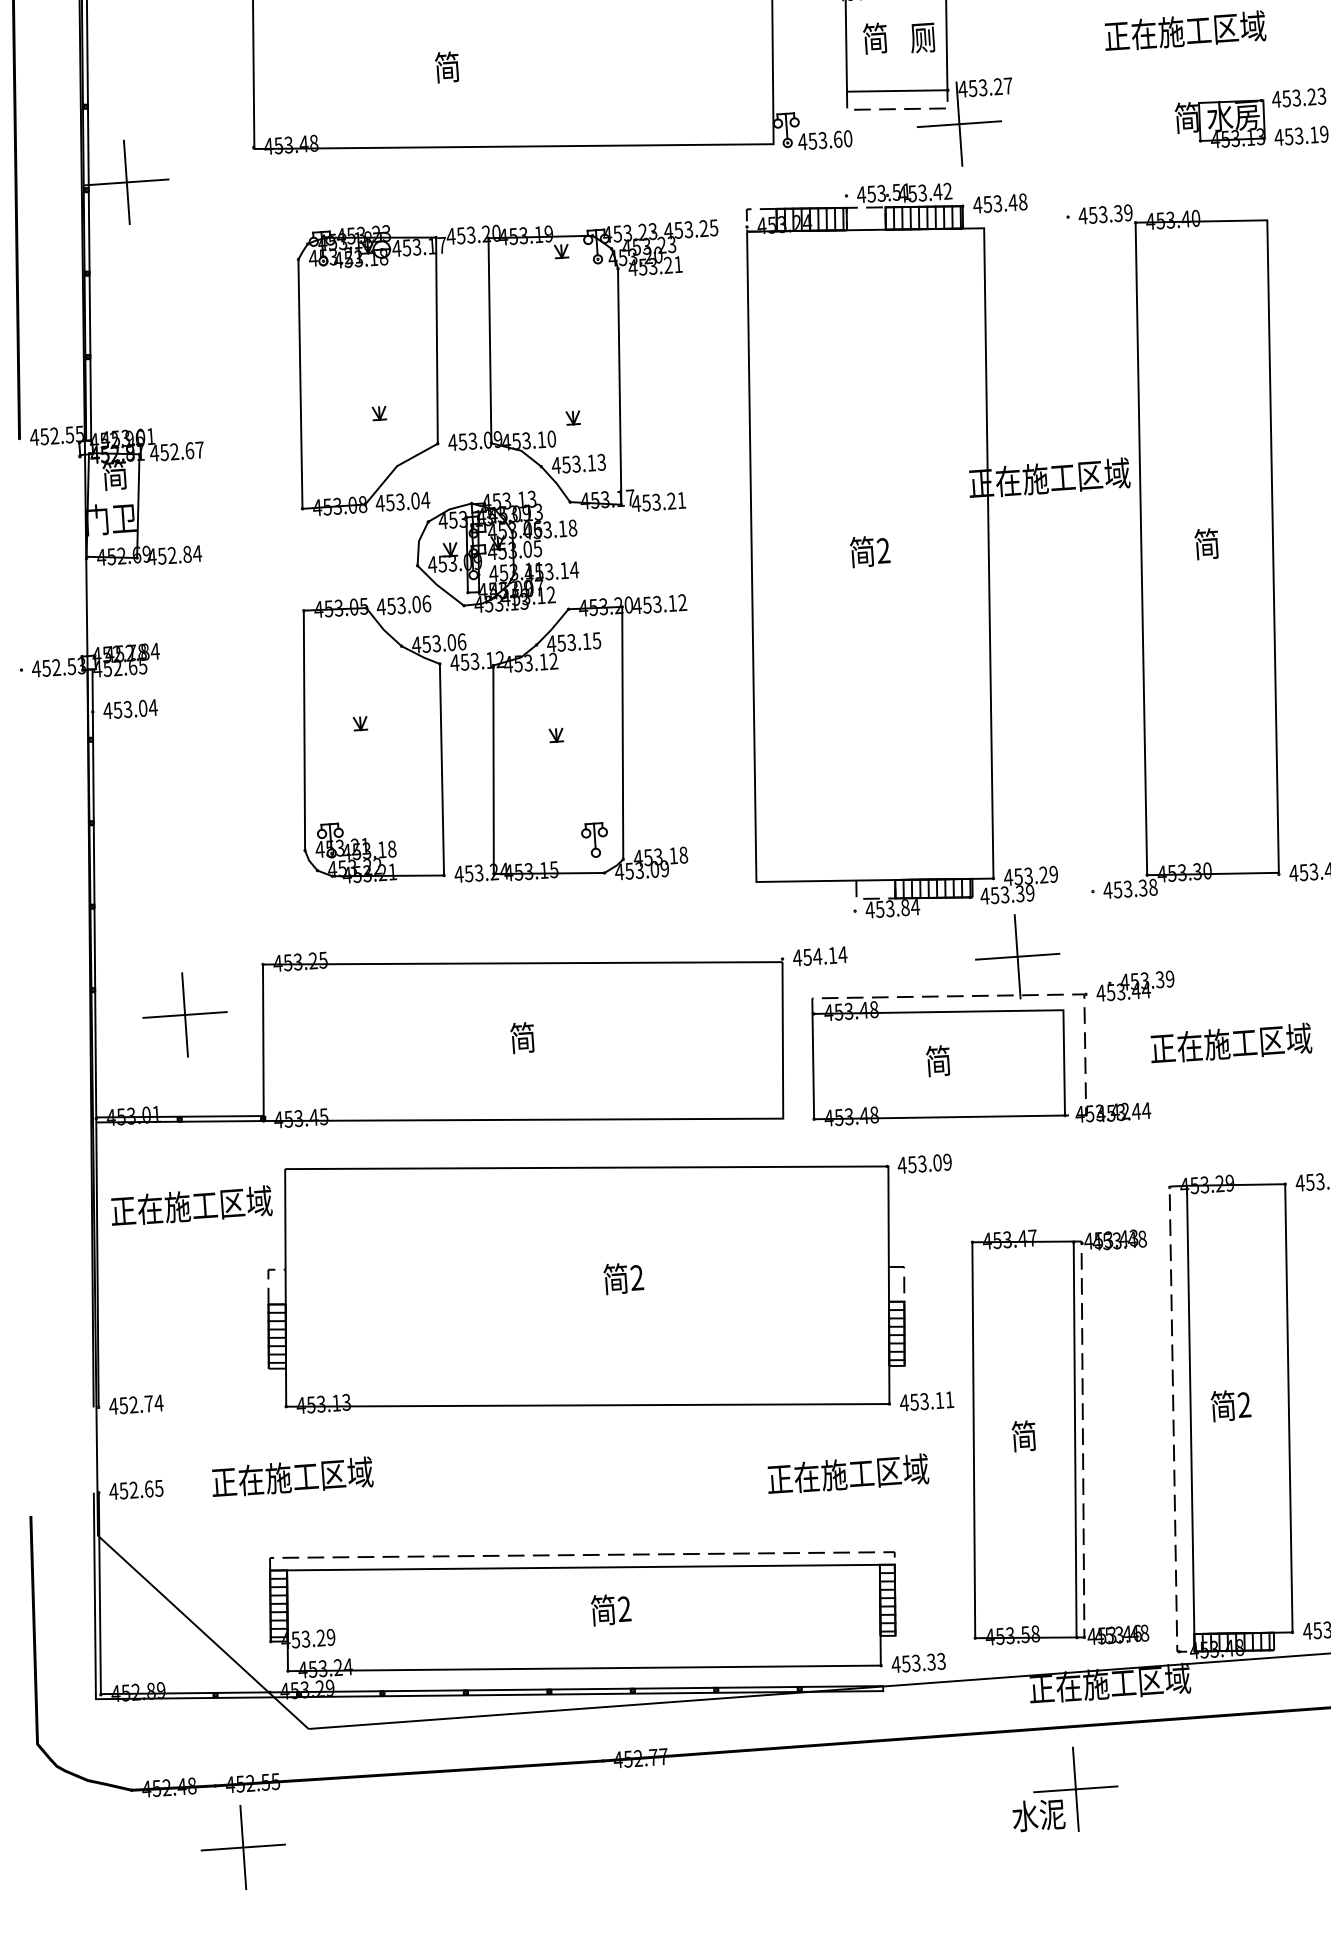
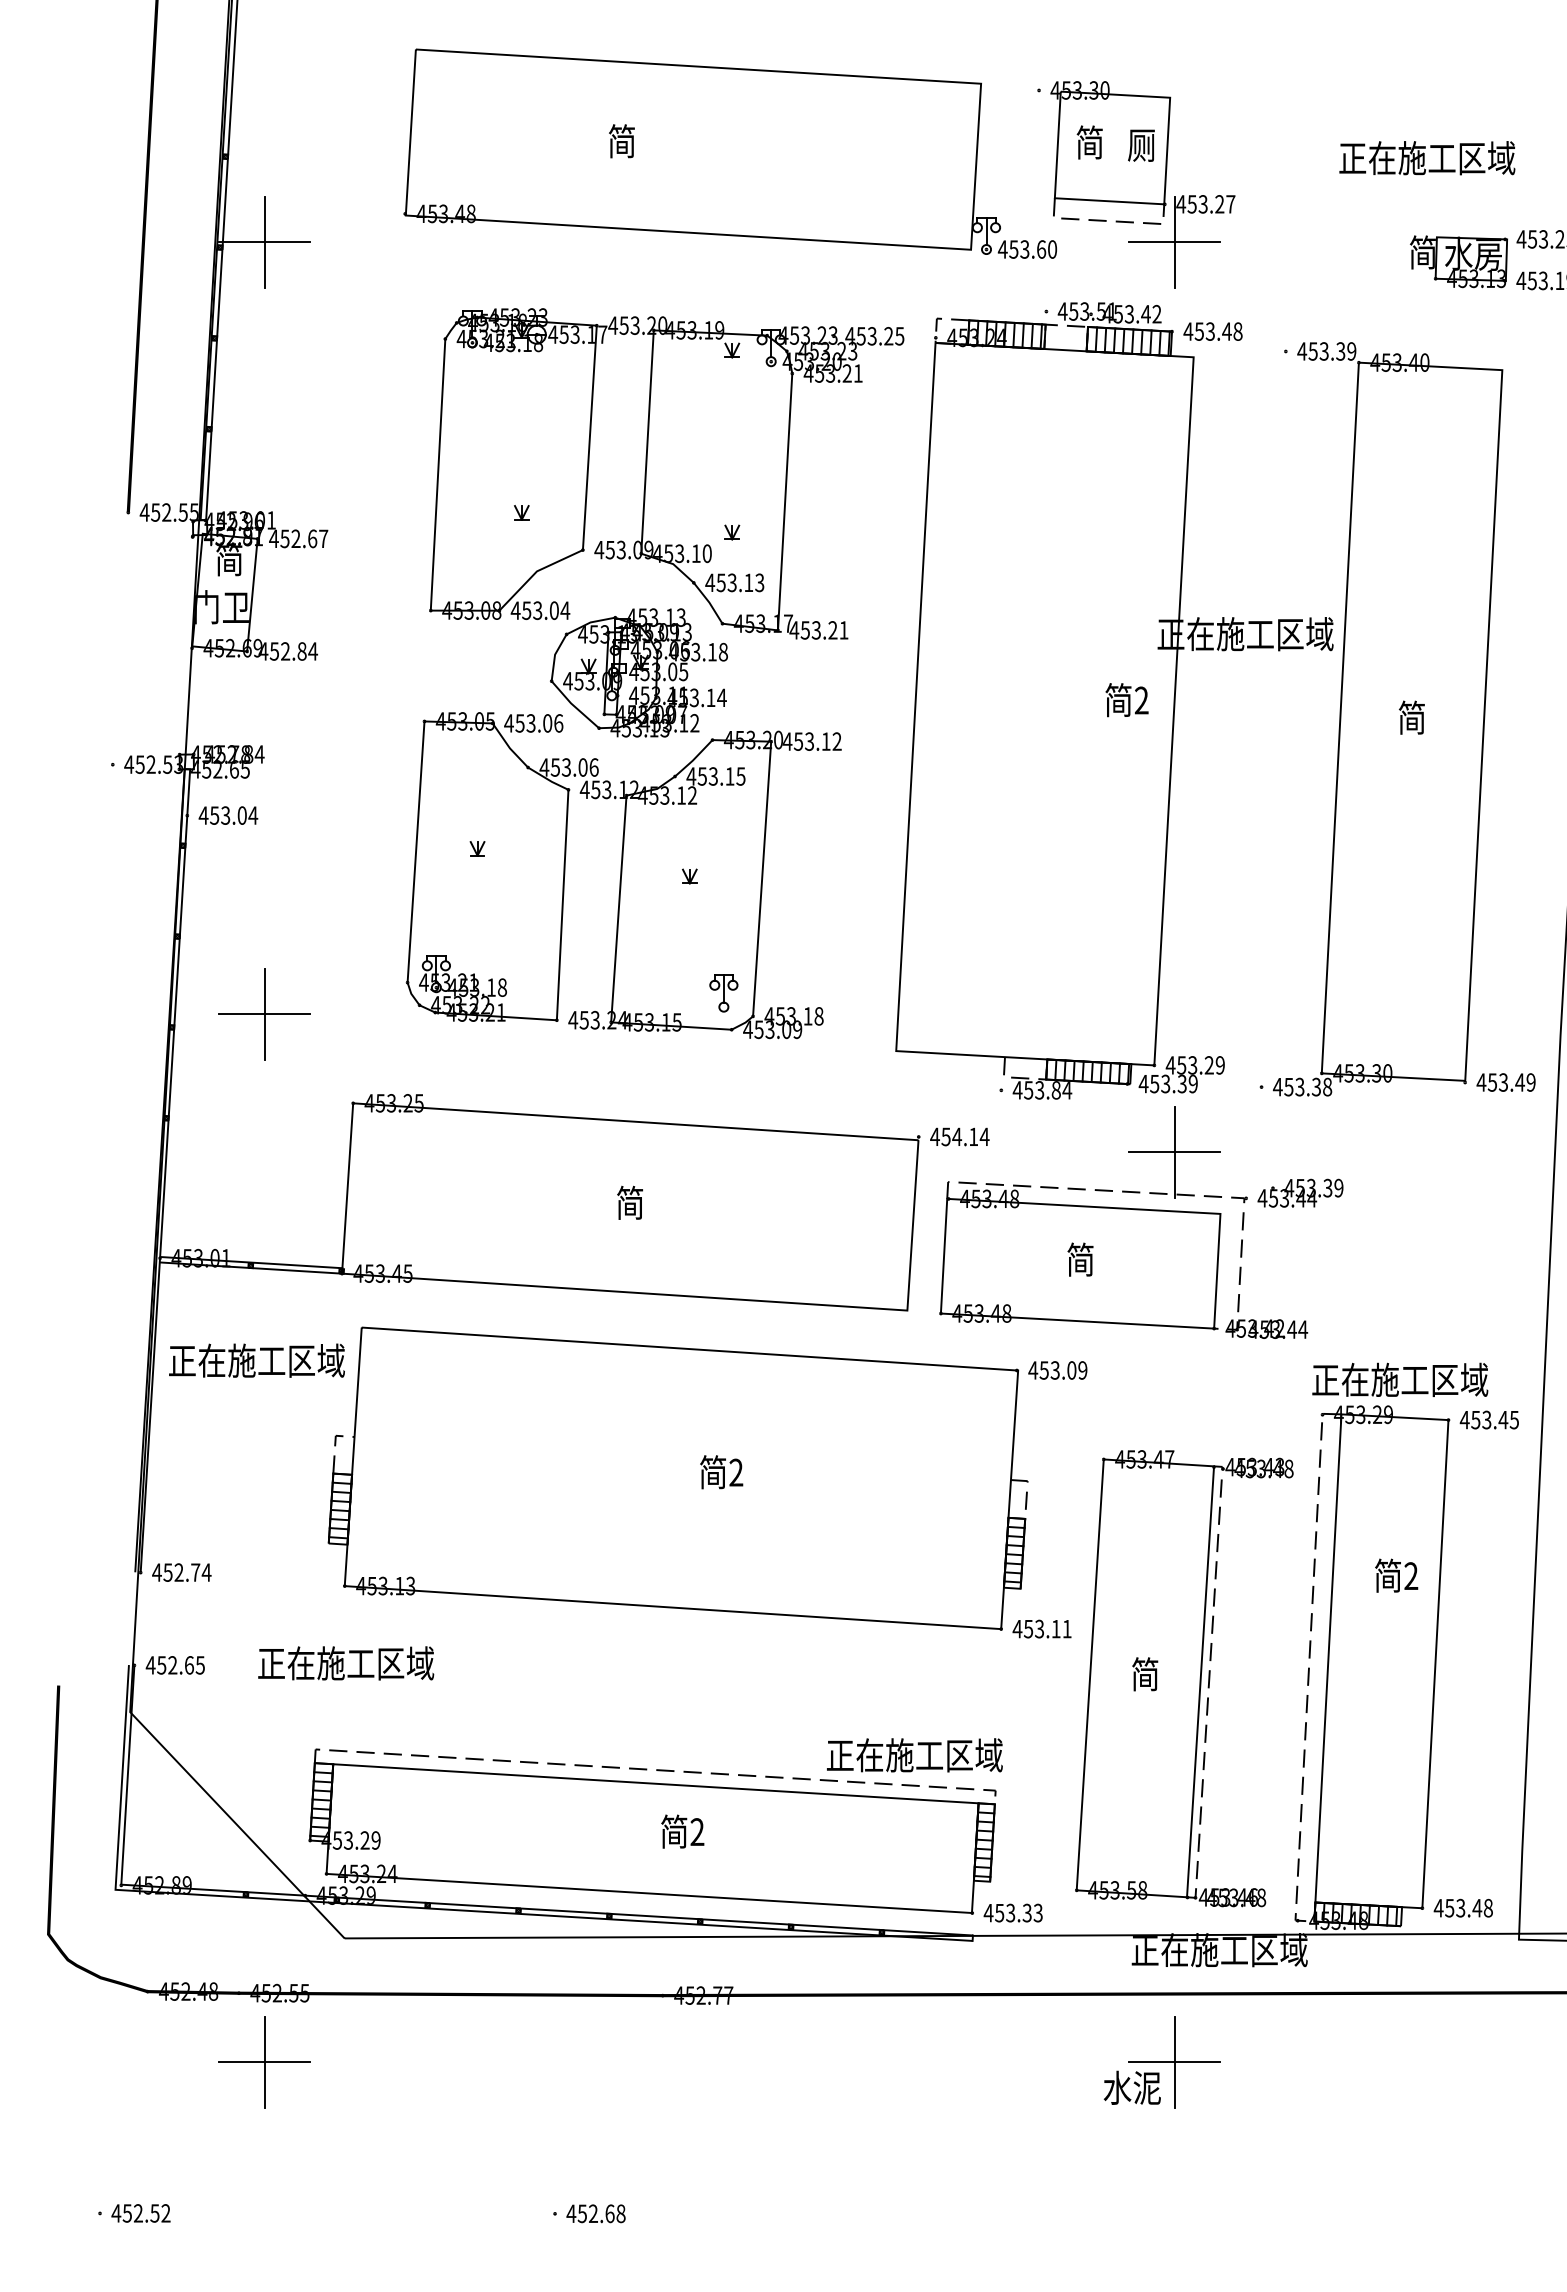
text: (869, 551) -> (1126, 700), moved
part: (185, 1015) -> (264, 1014), moved
text: (1231, 1043) -> (1400, 1379), moved
text: (1230, 1405) -> (1396, 1575), moved
text: (847, 1474) -> (914, 1755), moved

